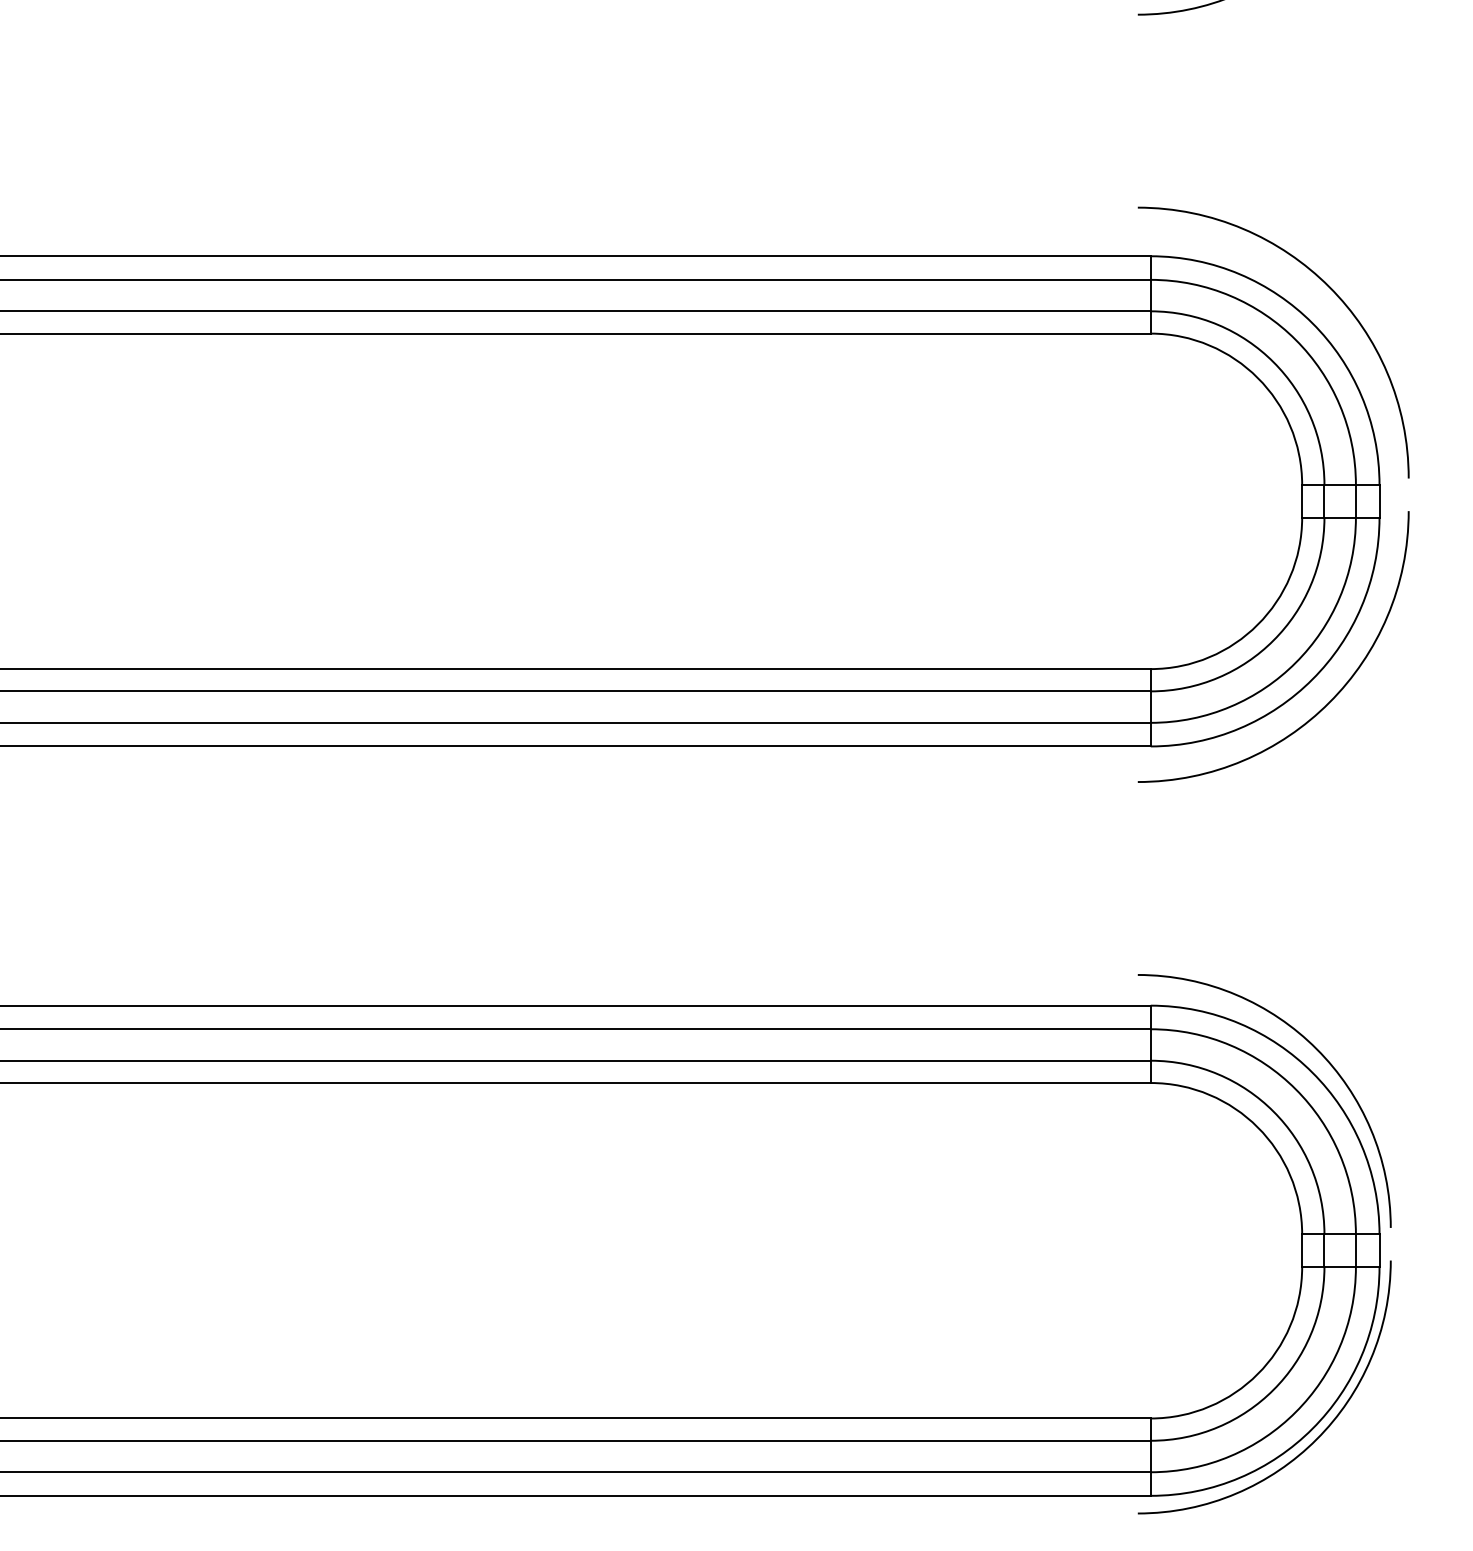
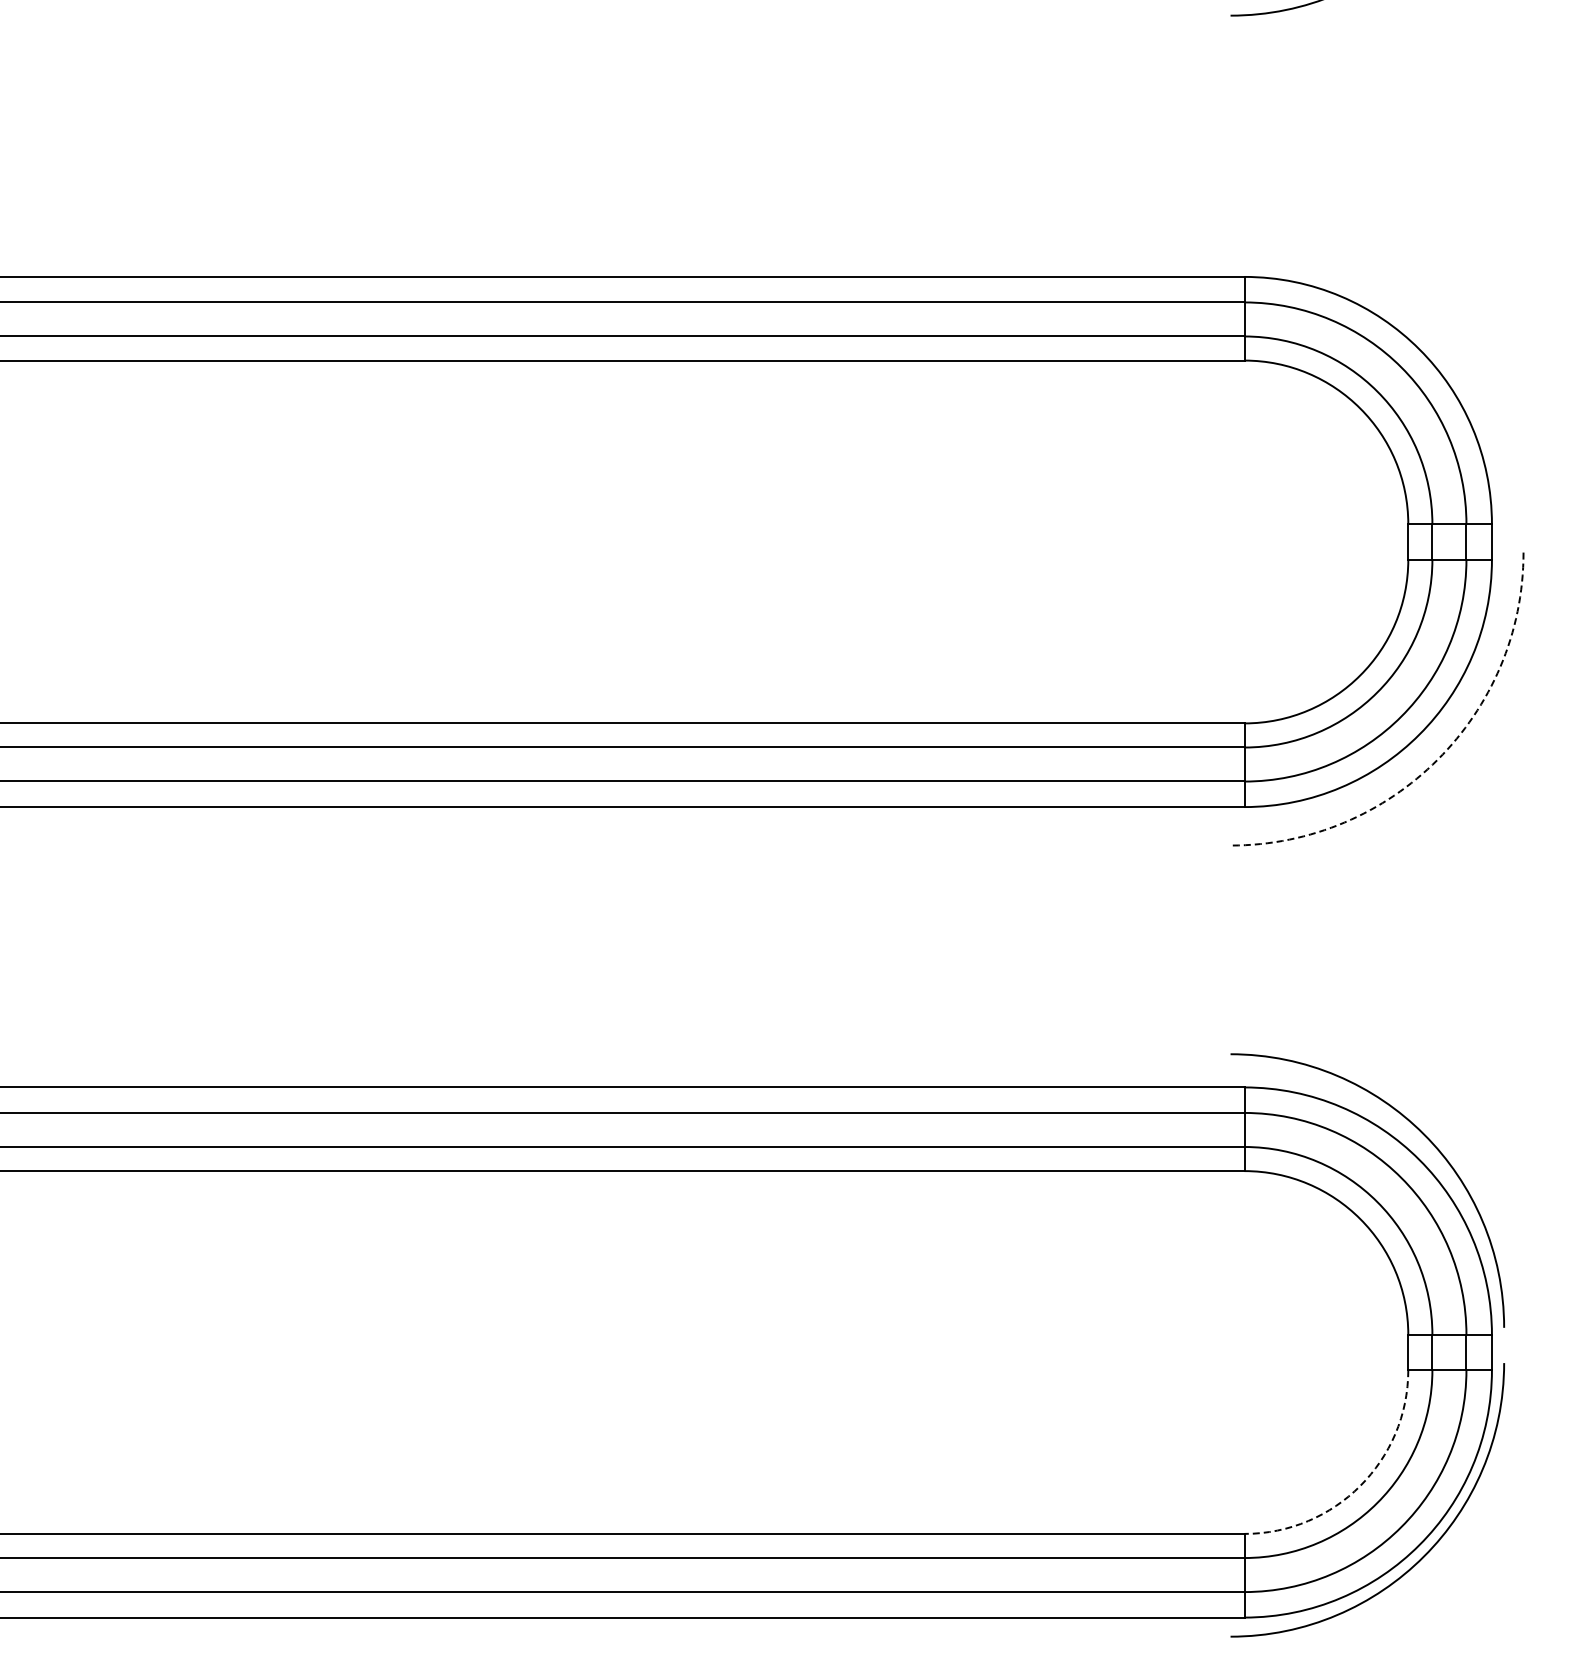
arc: (1328, 287) -> (1436, 310), removed
arc: (1329, 702) -> (1437, 759), solid -> dashed
arc: (1257, 1373) -> (1360, 1485), solid -> dashed

